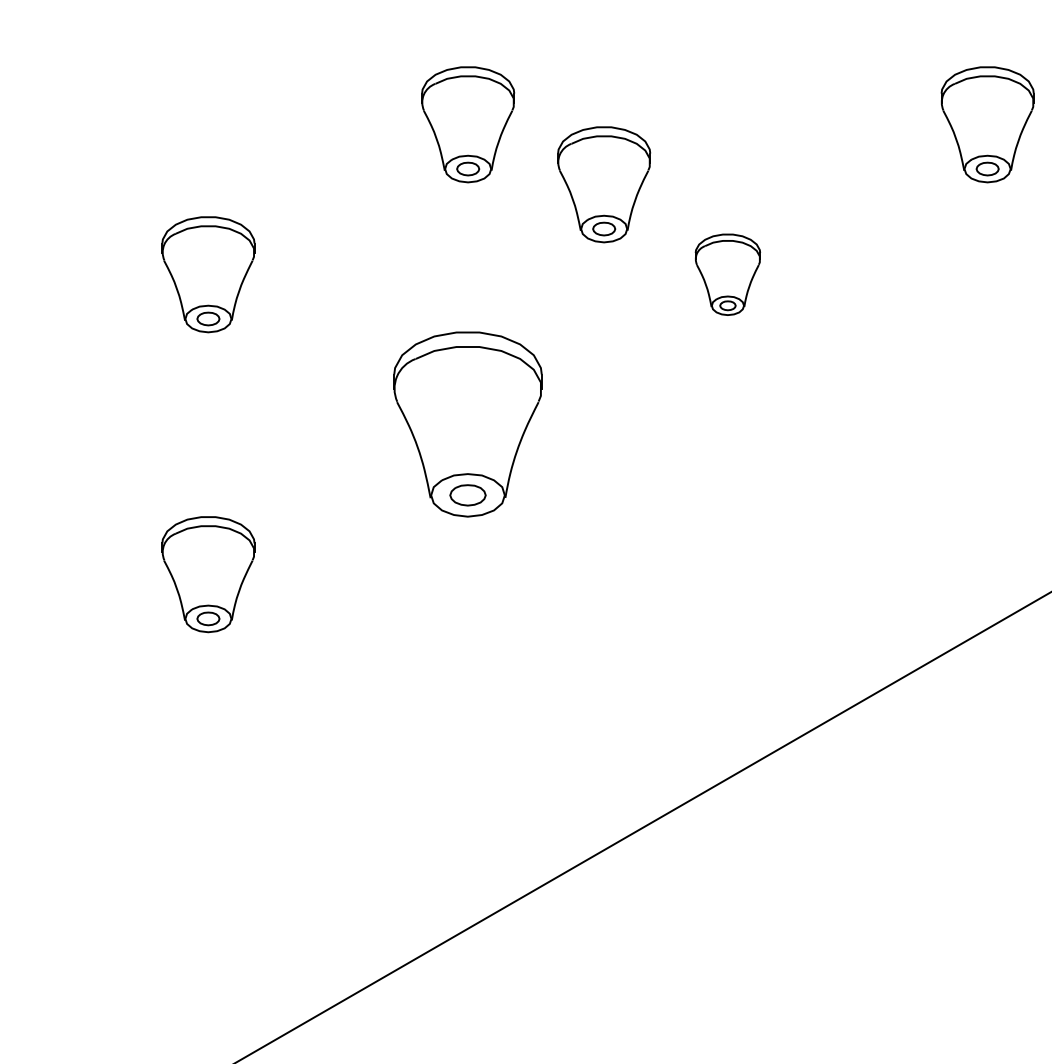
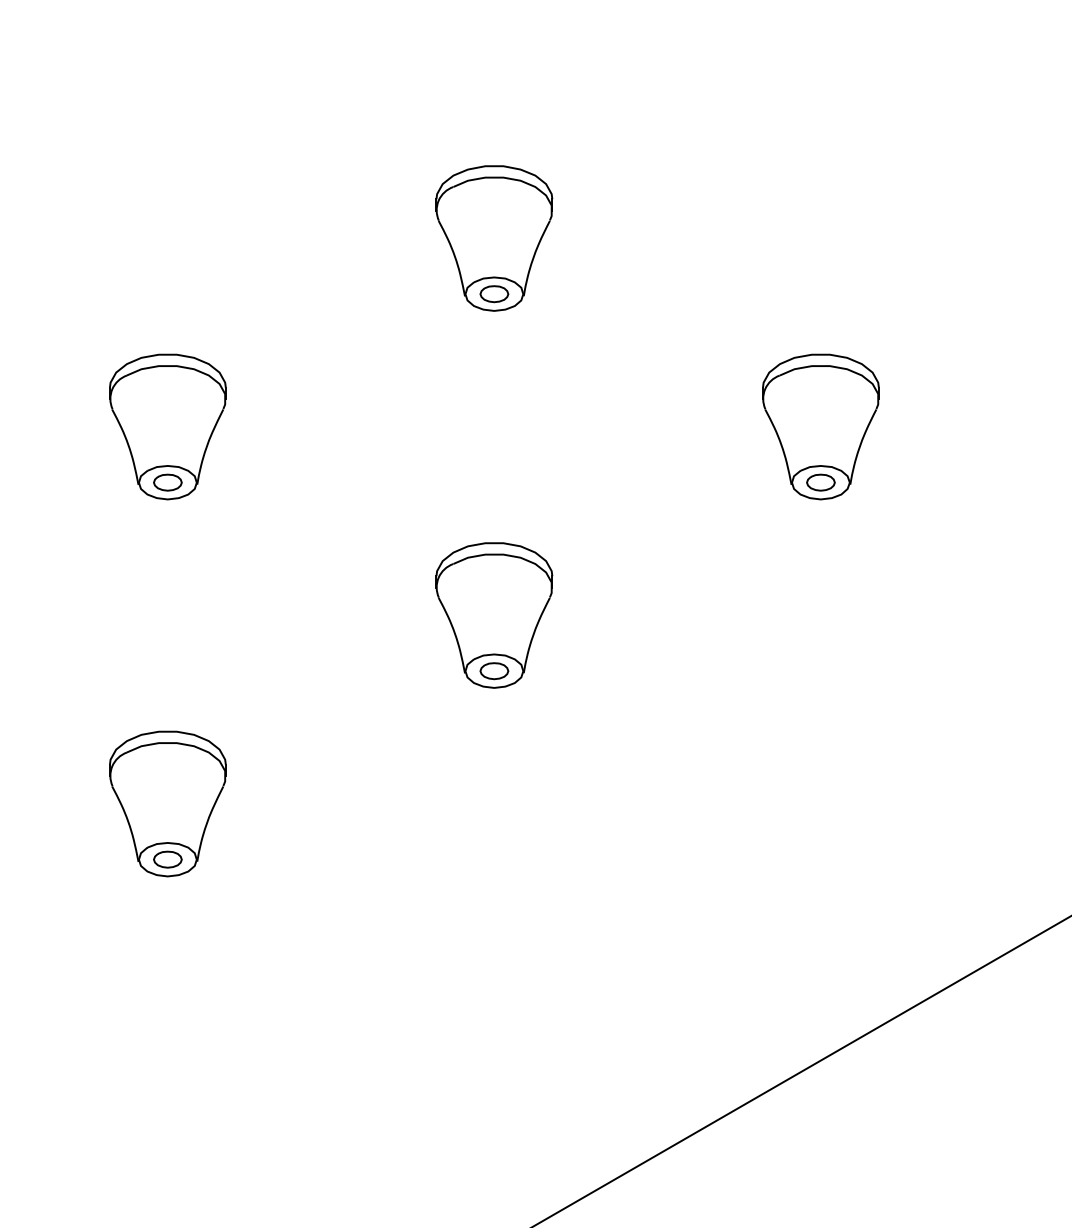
part: (604, 184) -> (665, 313), removed
part: (727, 274) -> (820, 426), size x1.43
part: (468, 424) -> (494, 615), size x0.62

